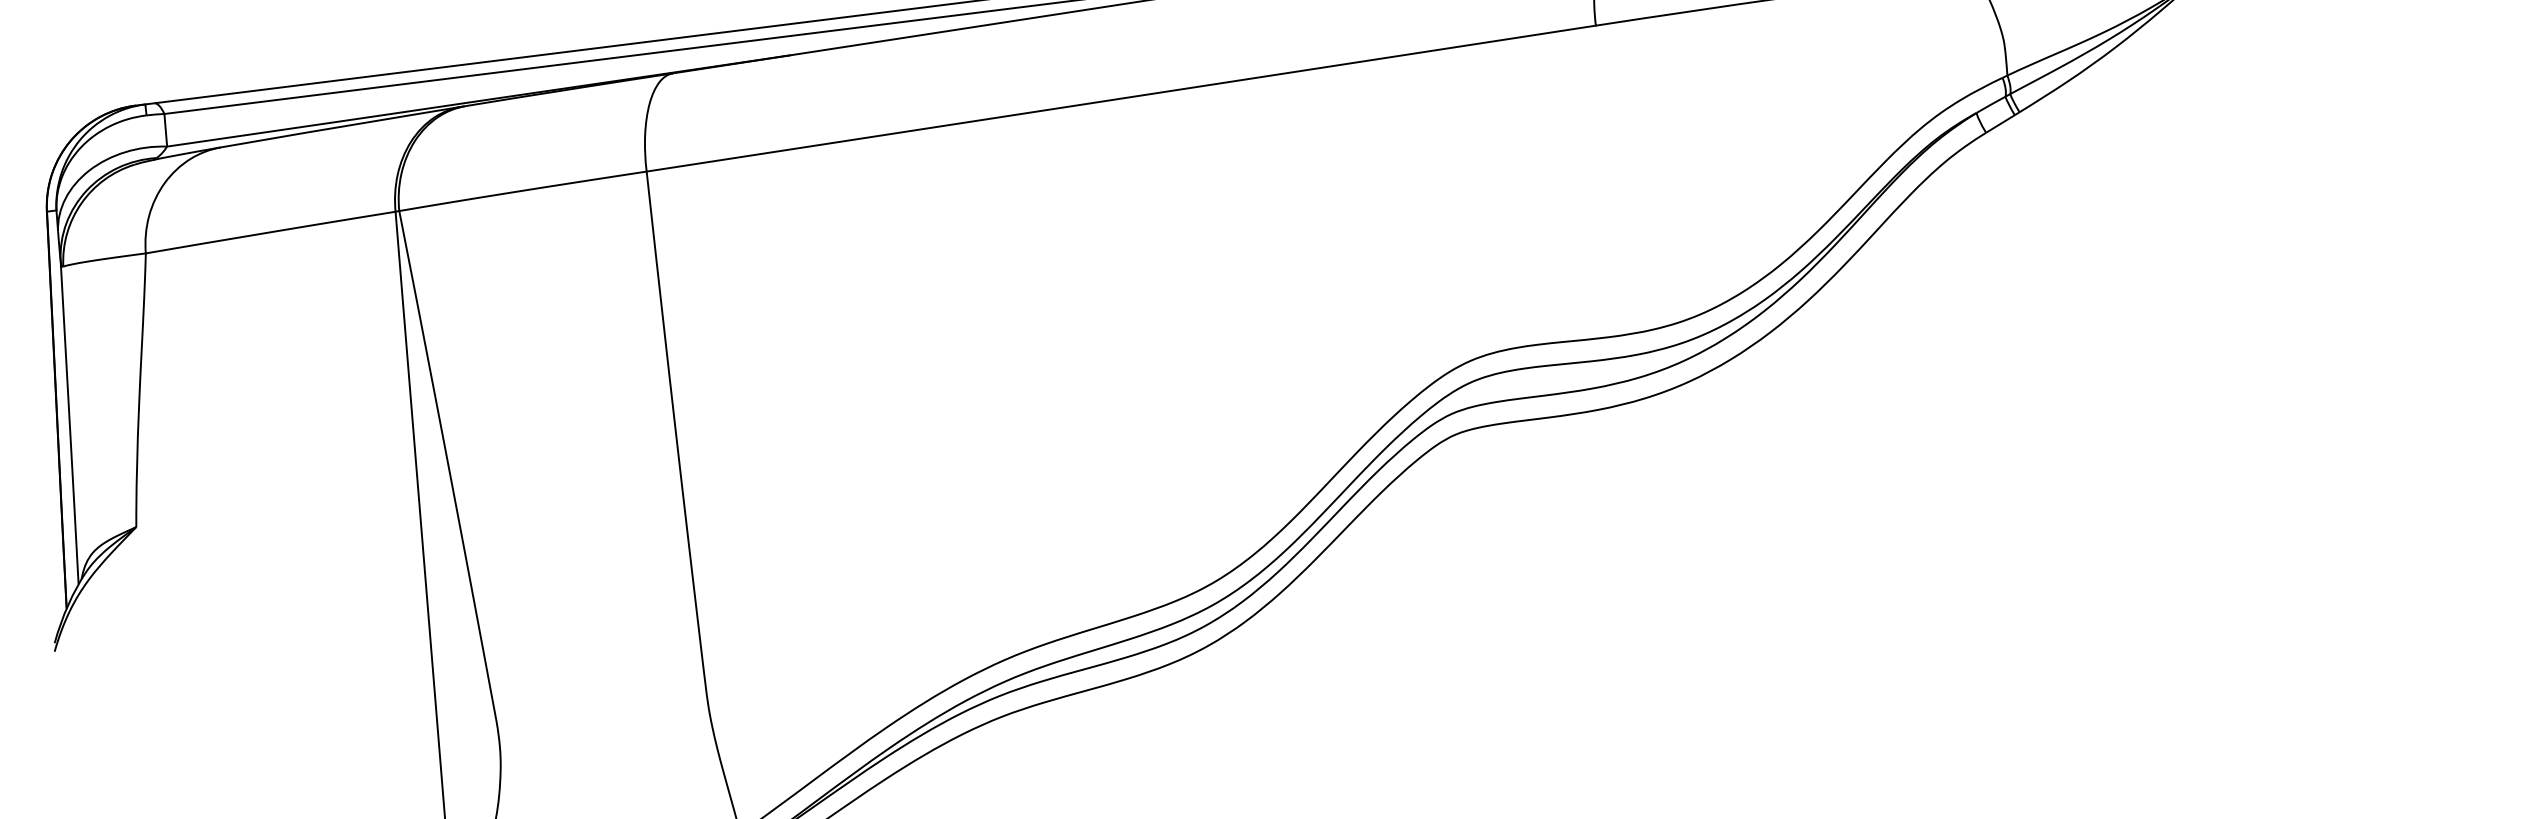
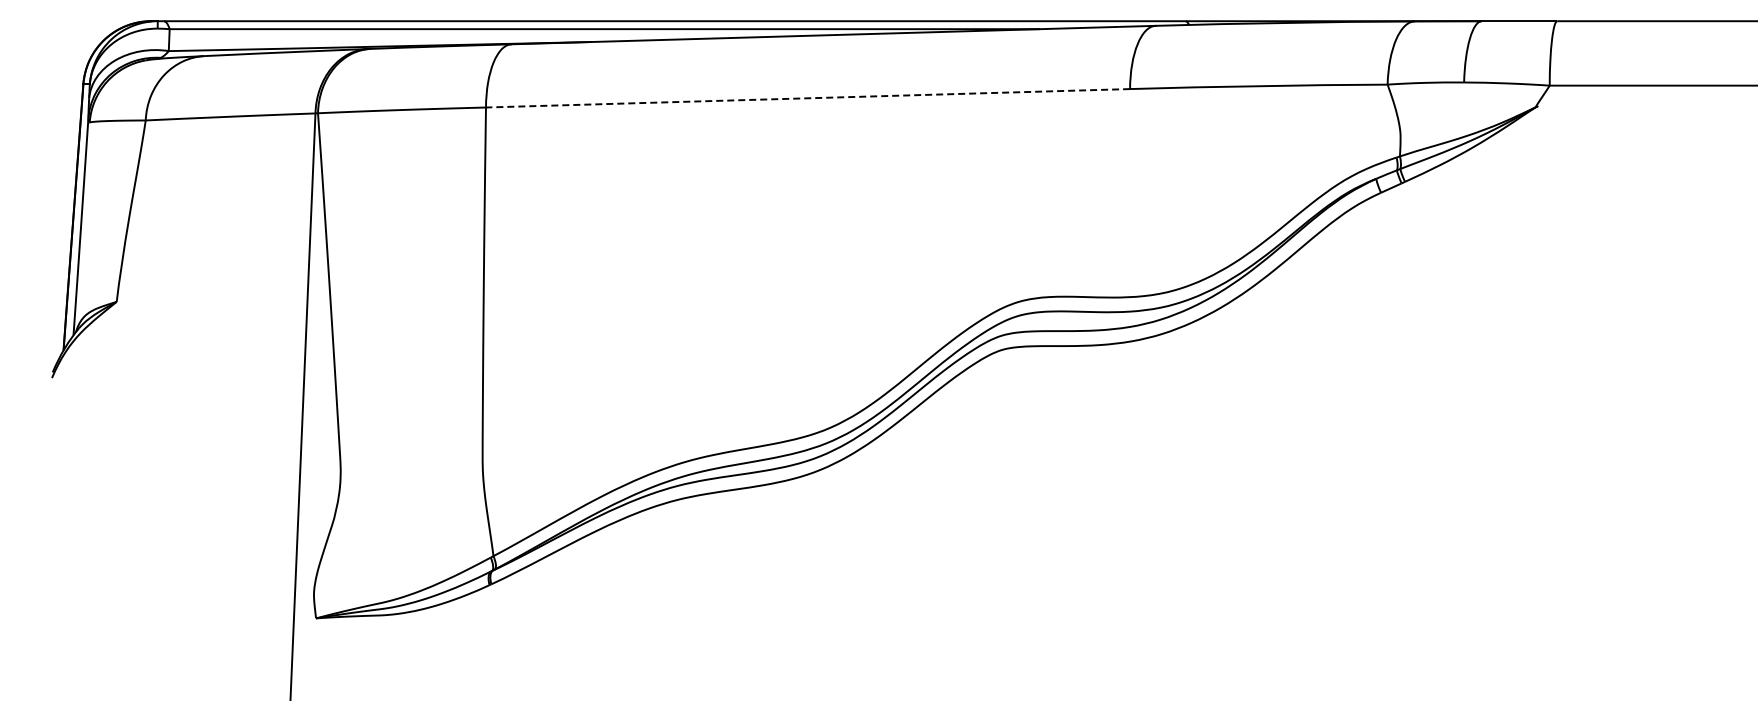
line: (1120, 99) -> (807, 98), solid -> dashed

